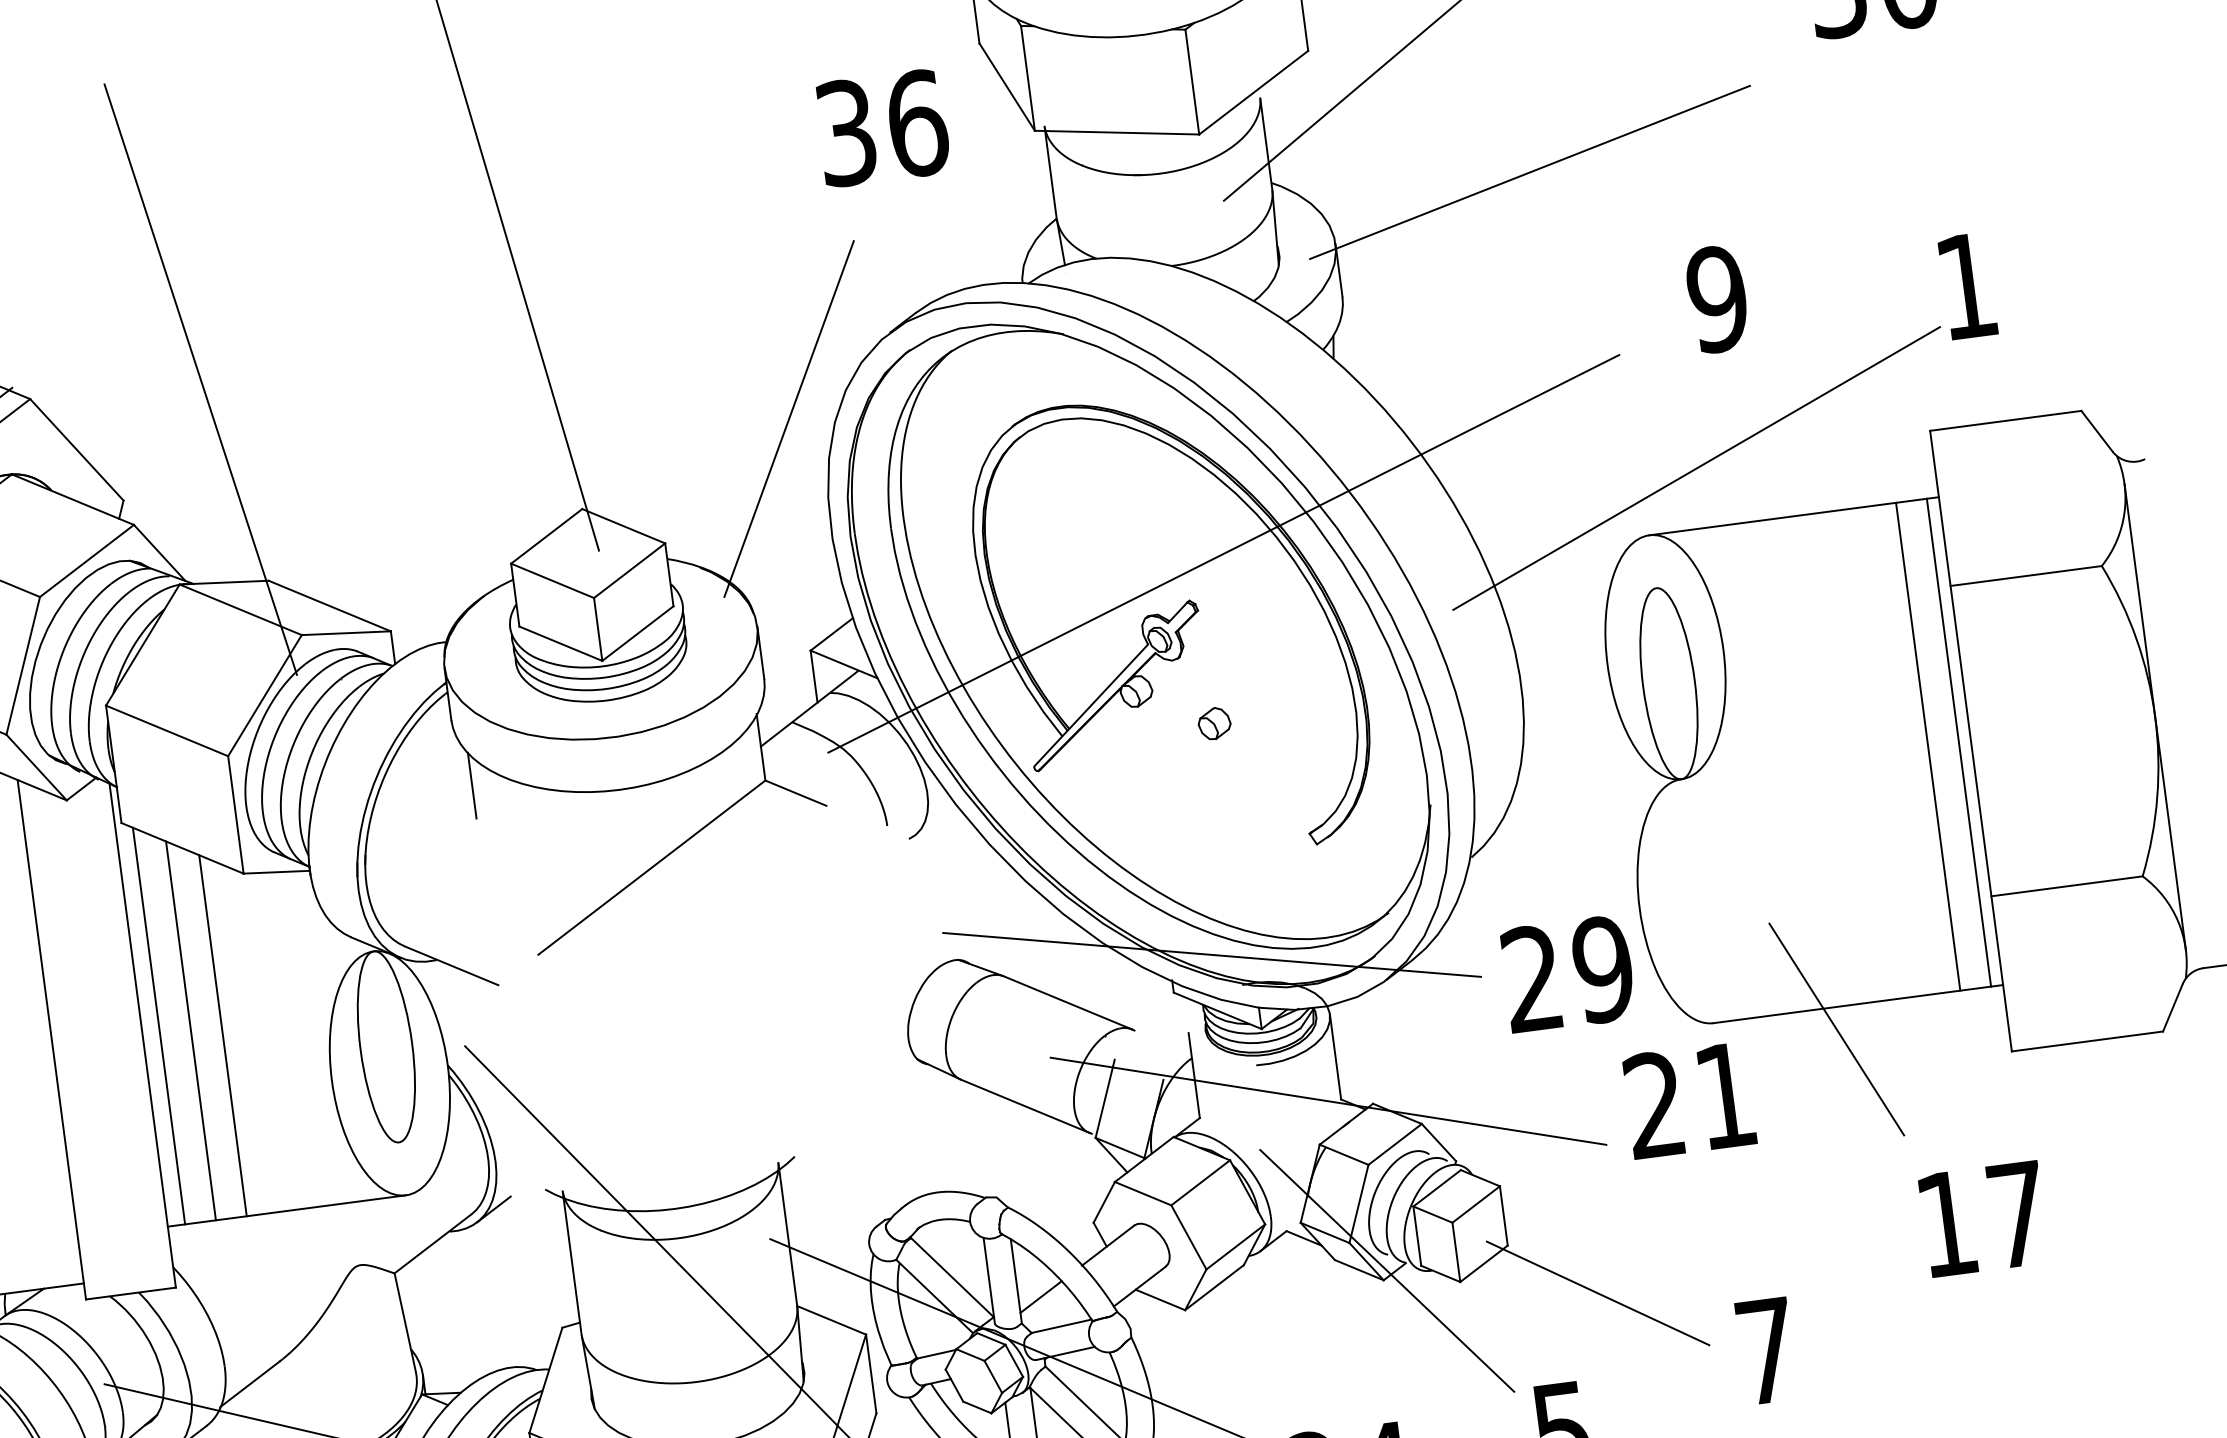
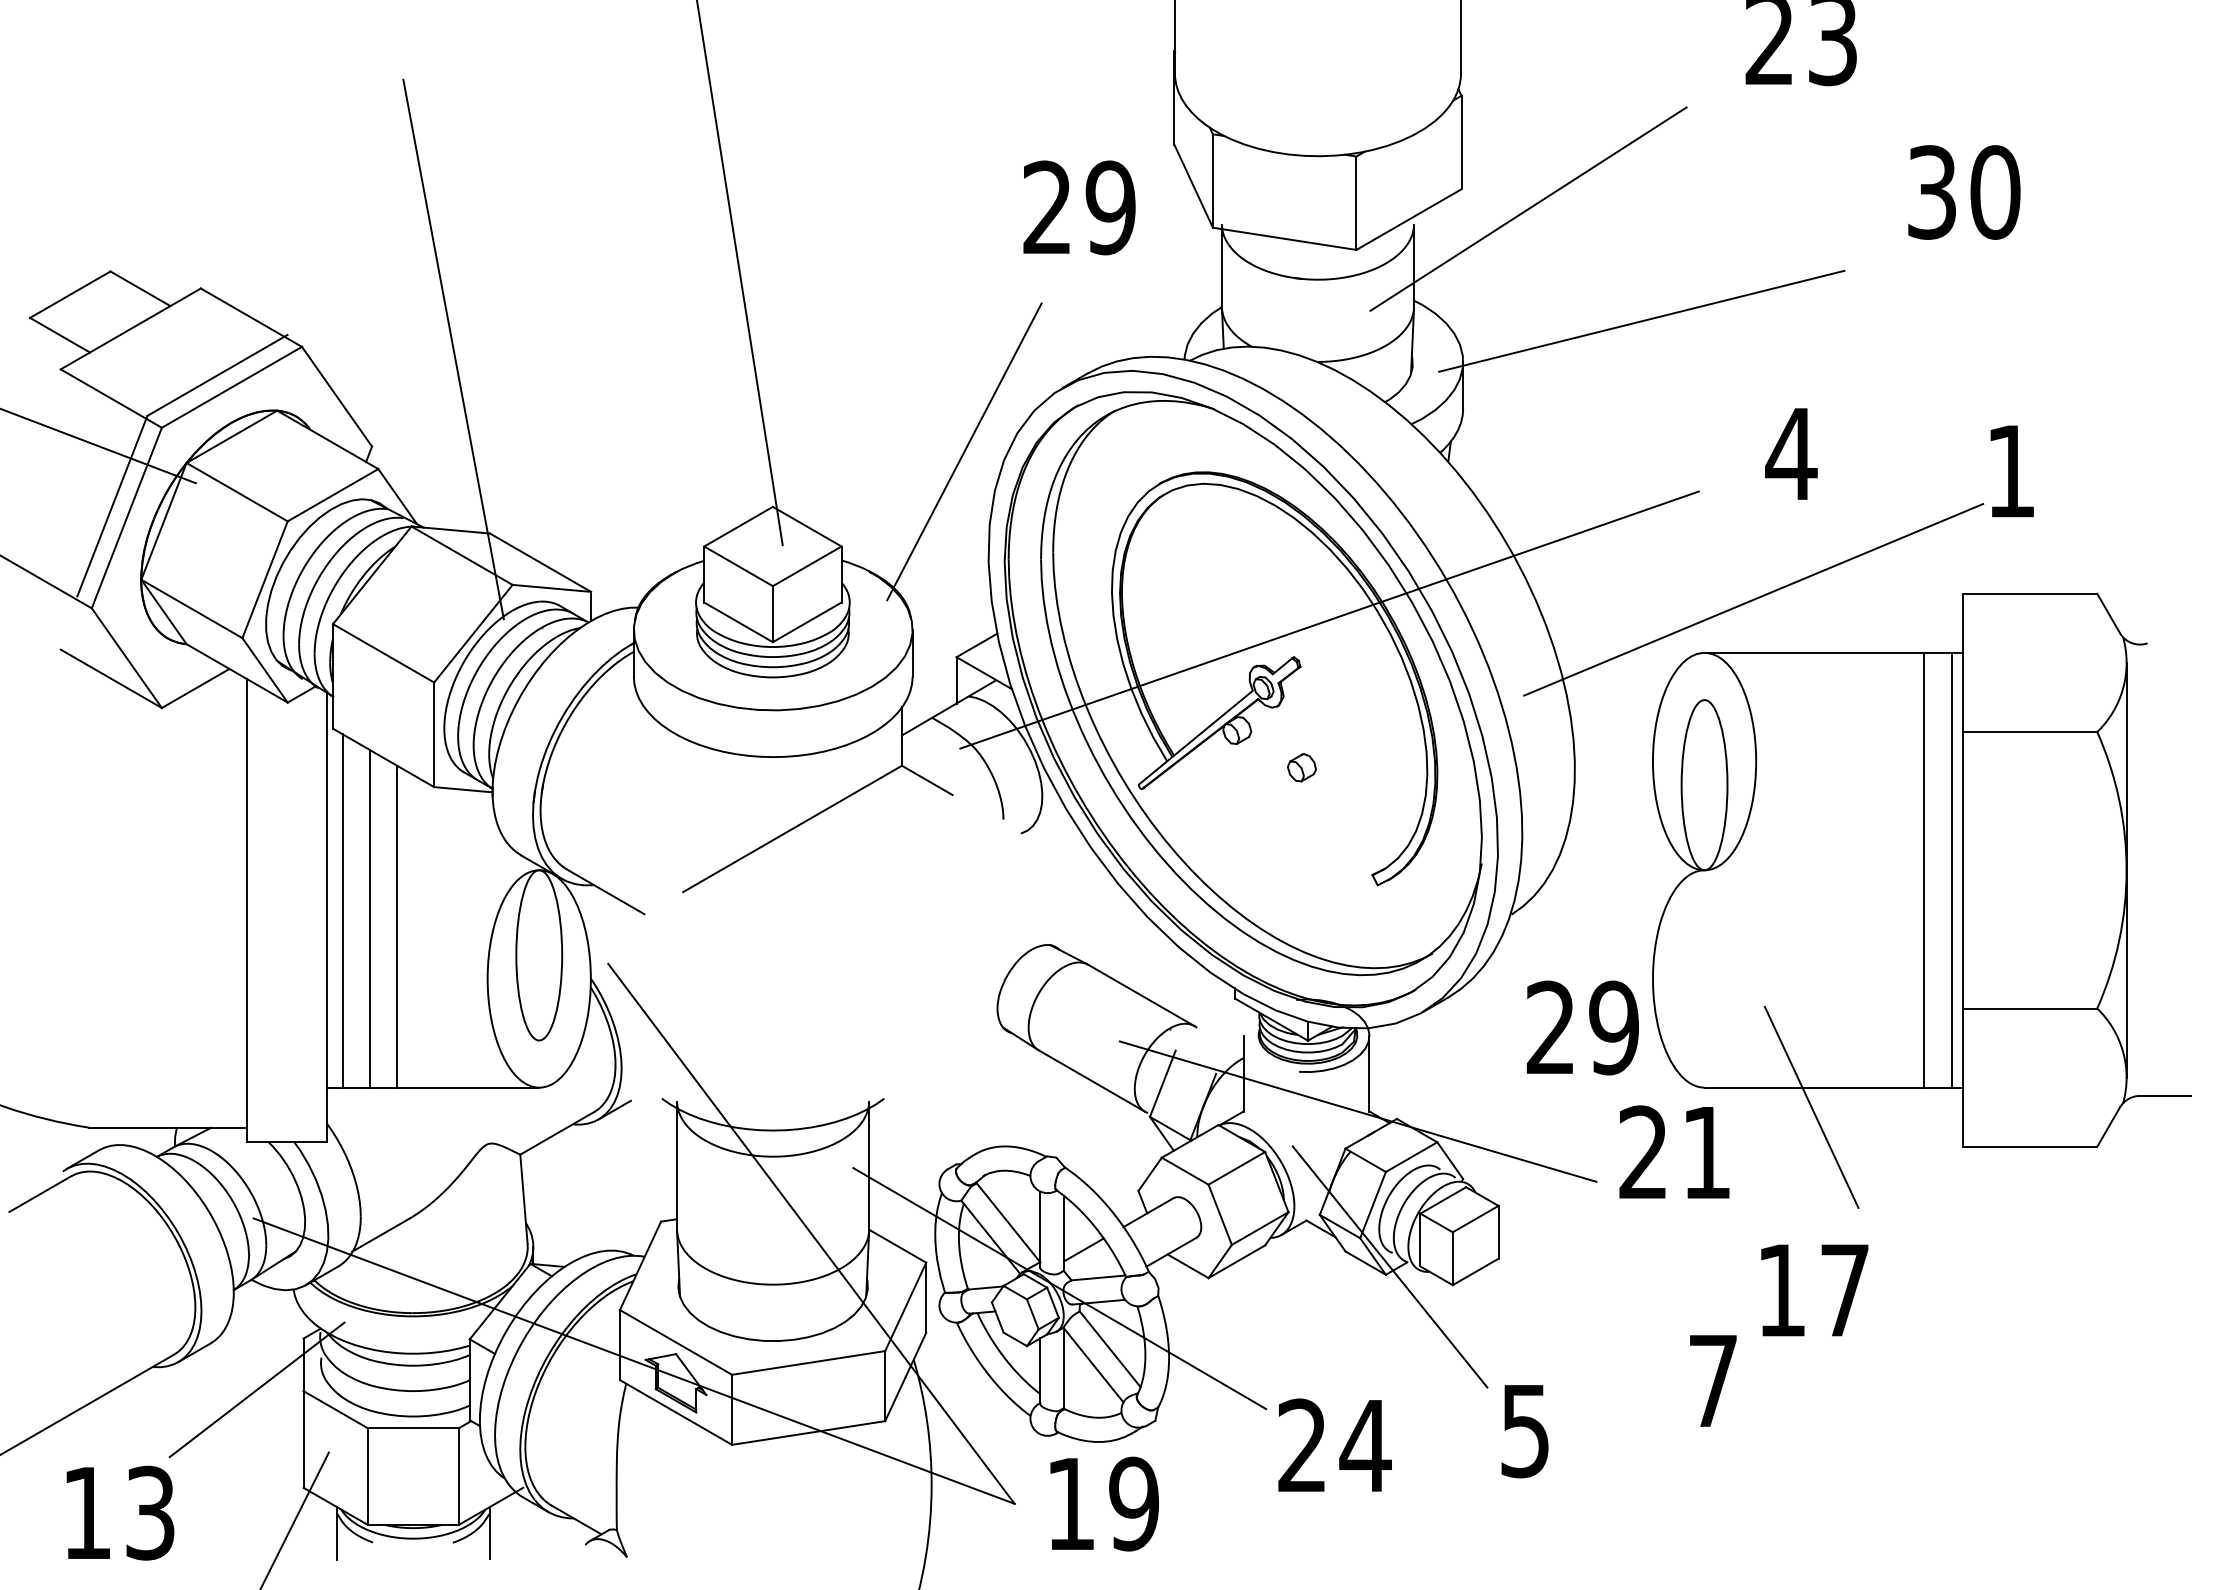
text: (882, 127) -> (1079, 207), 36 -> 29
text: (1717, 298) -> (1791, 453), 9 -> 4
line: (472, 785) -> (644, 736), removed
line: (1212, 954) -> (1273, 969), removed
text: (1983, 1219) -> (1814, 1290), moved
line: (1597, 1292) -> (1571, 1310), removed

